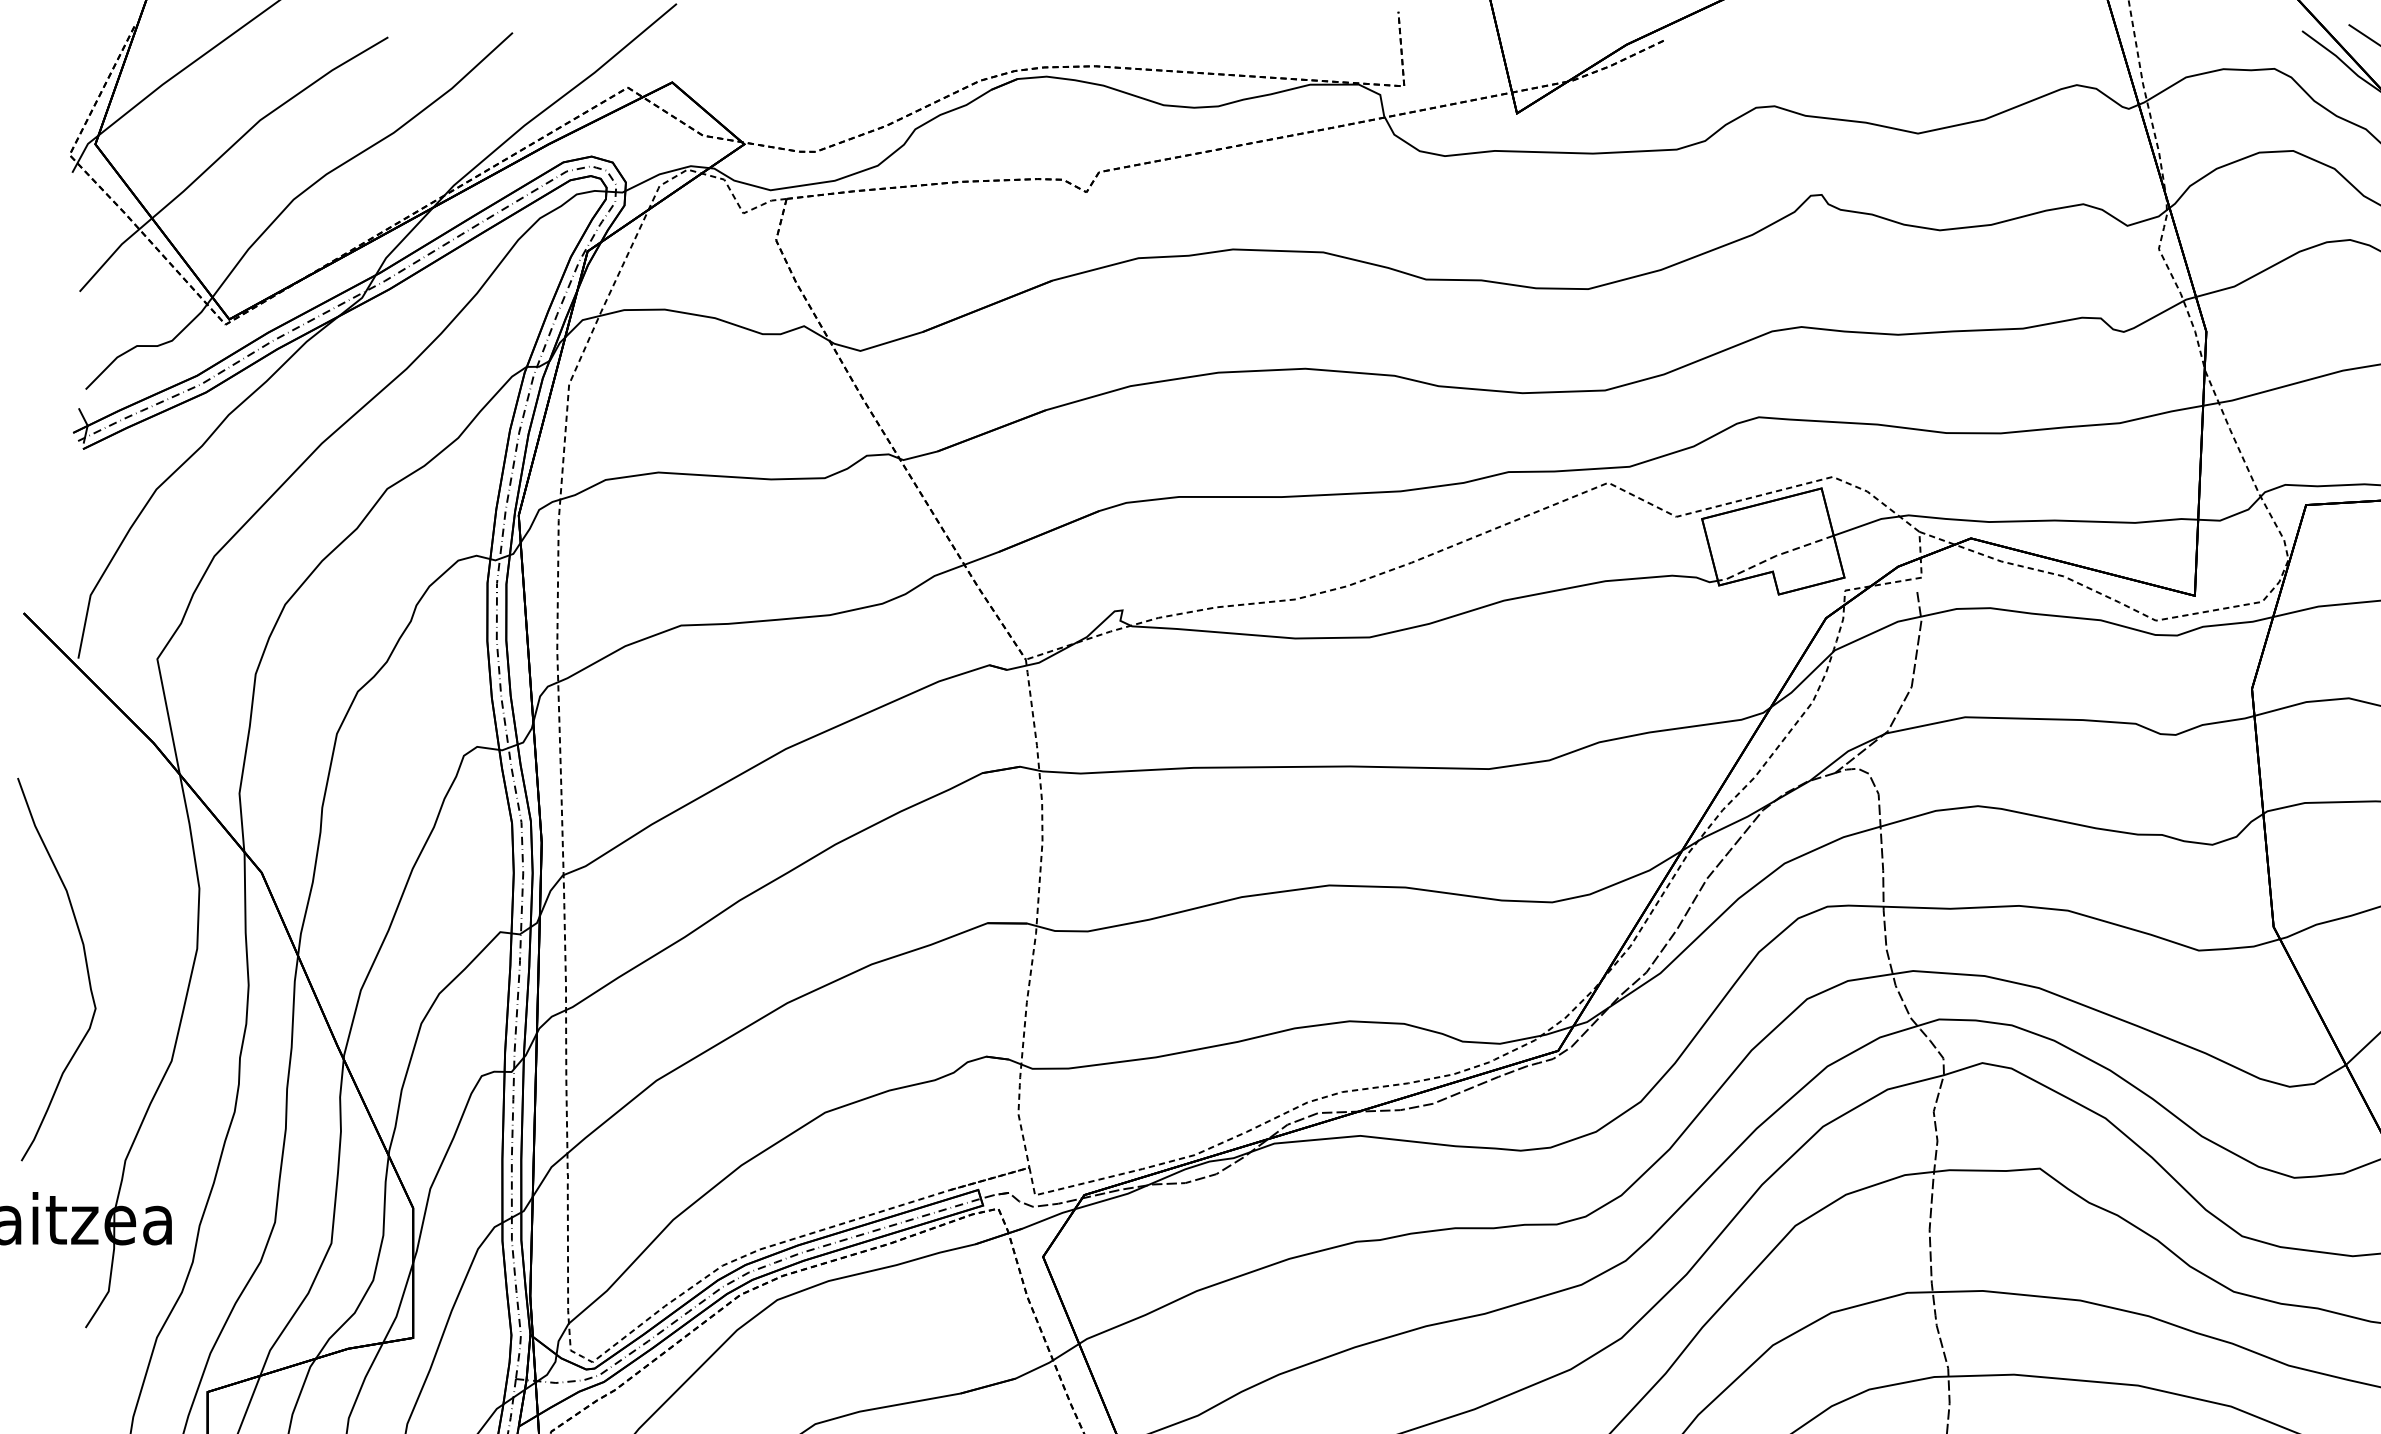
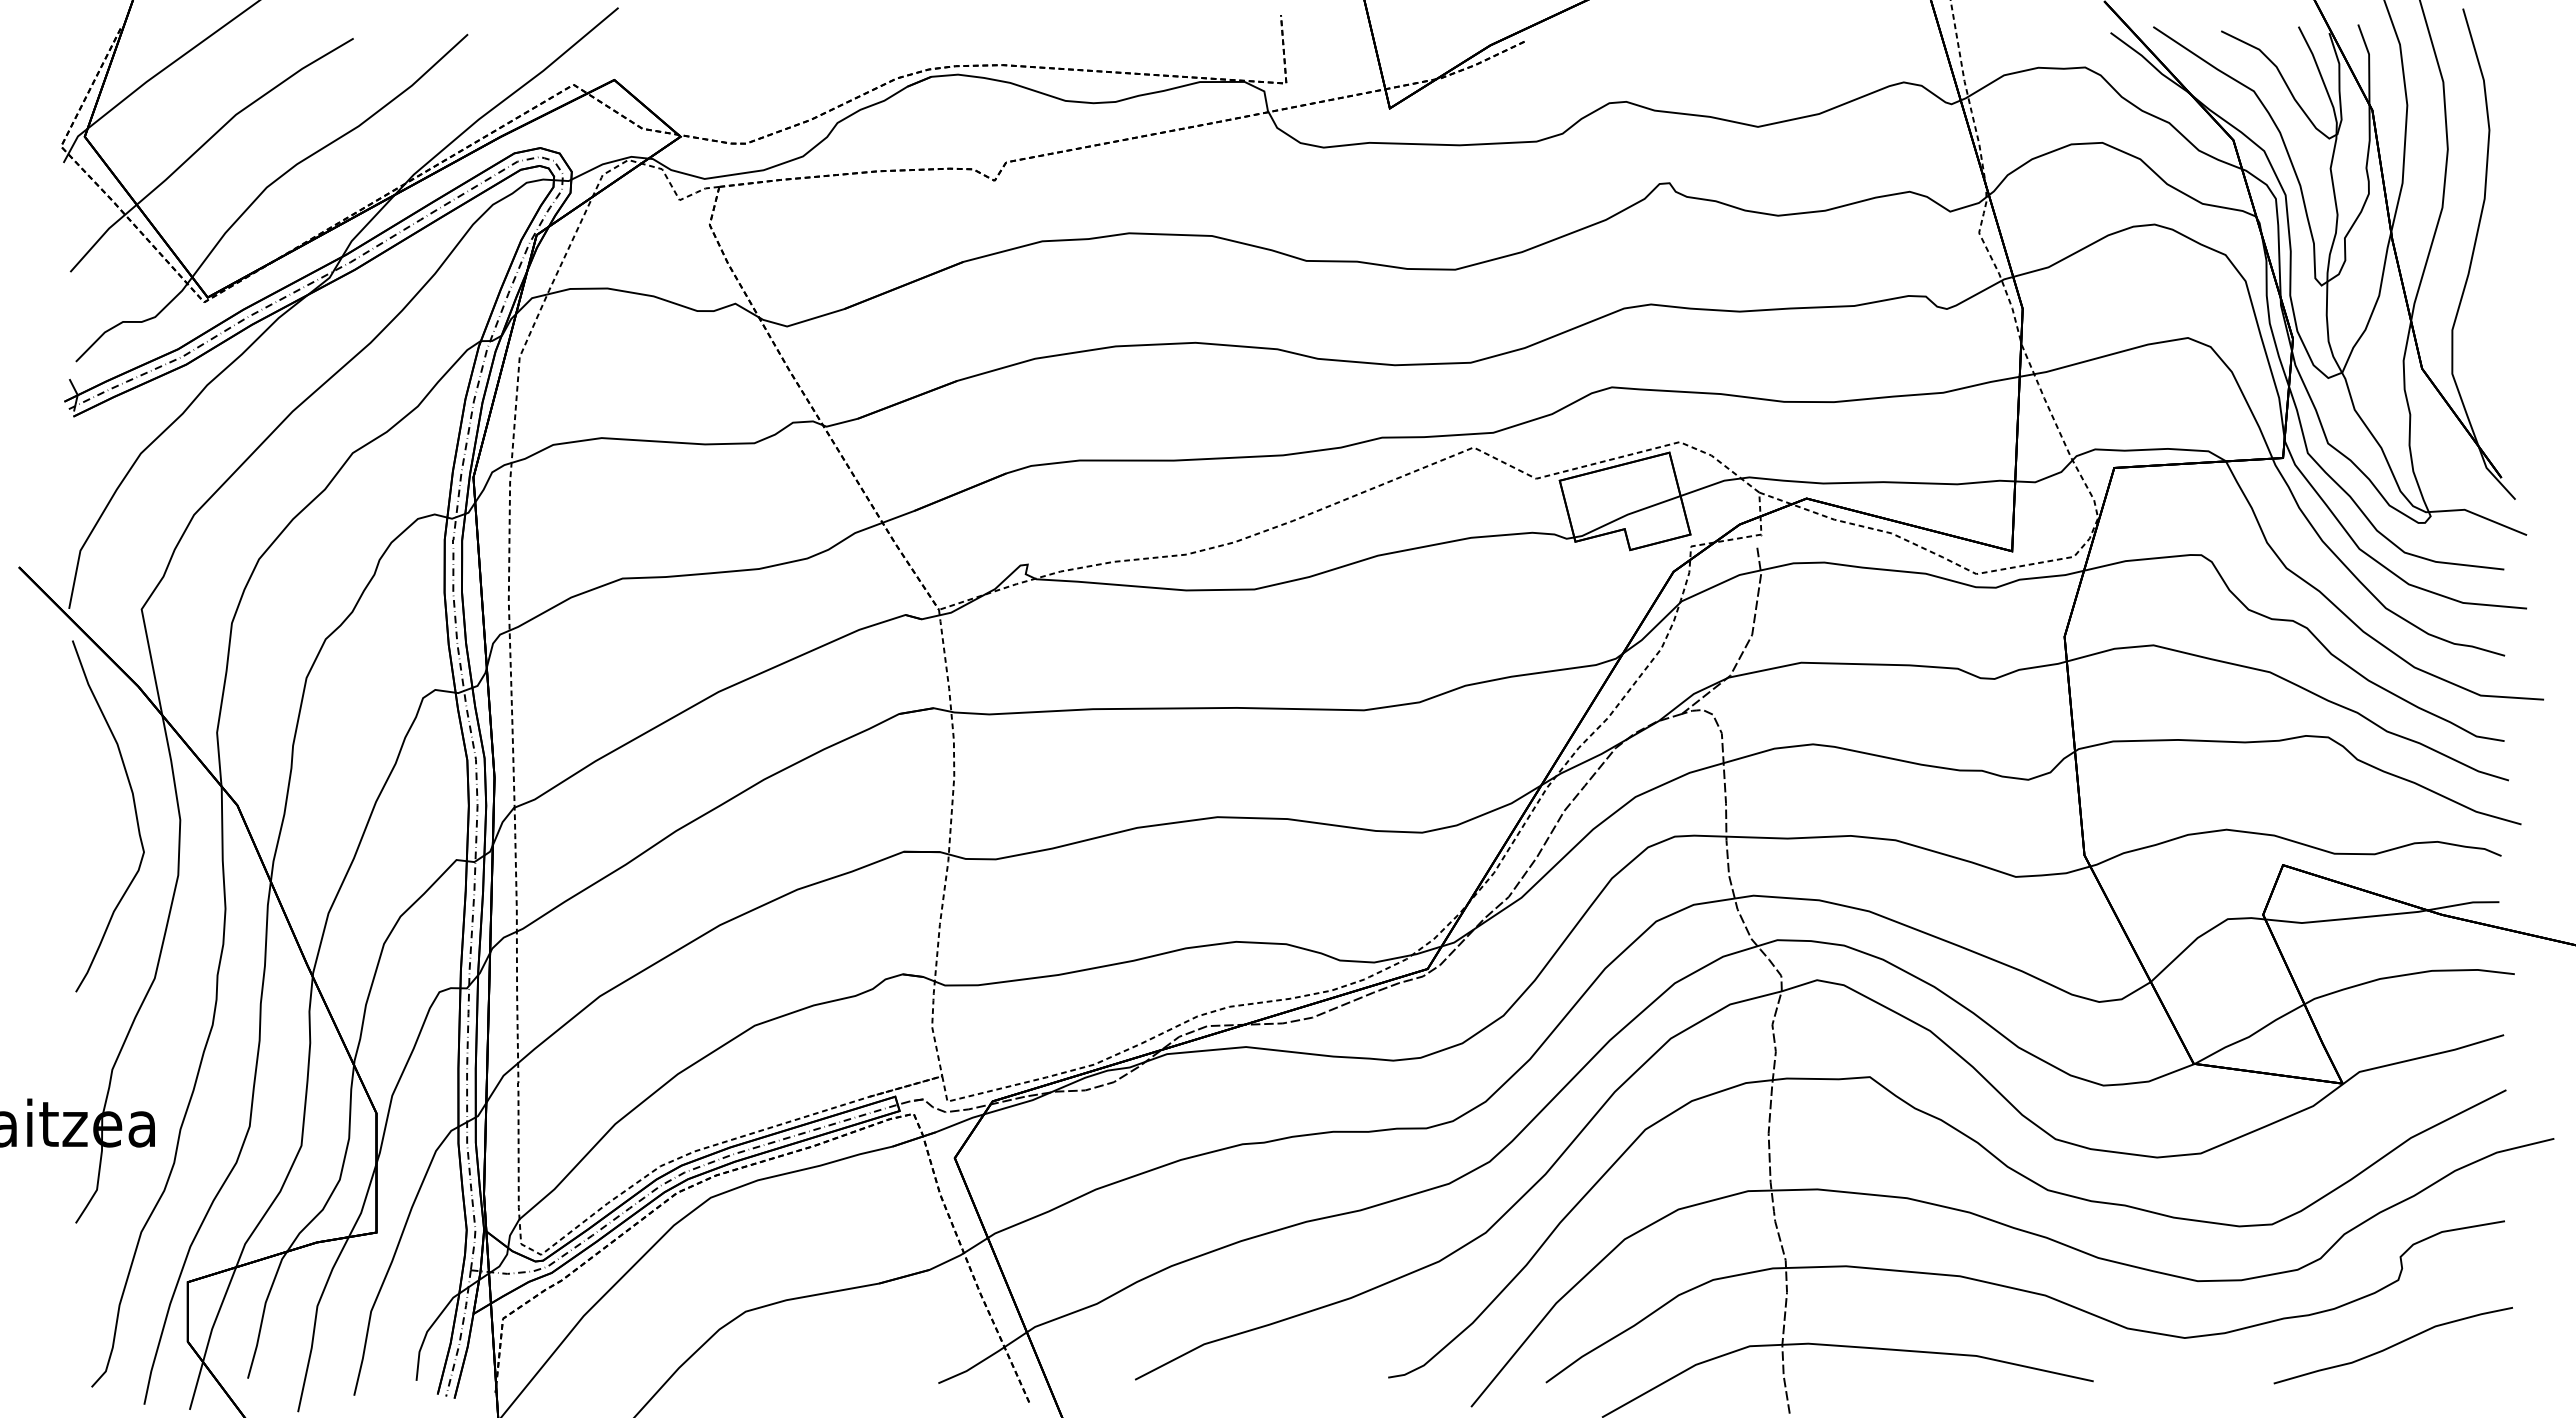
line: (1774, 556) -> (1626, 515), dashed -> solid
curve: (85, 963) -> (134, 810), moved

